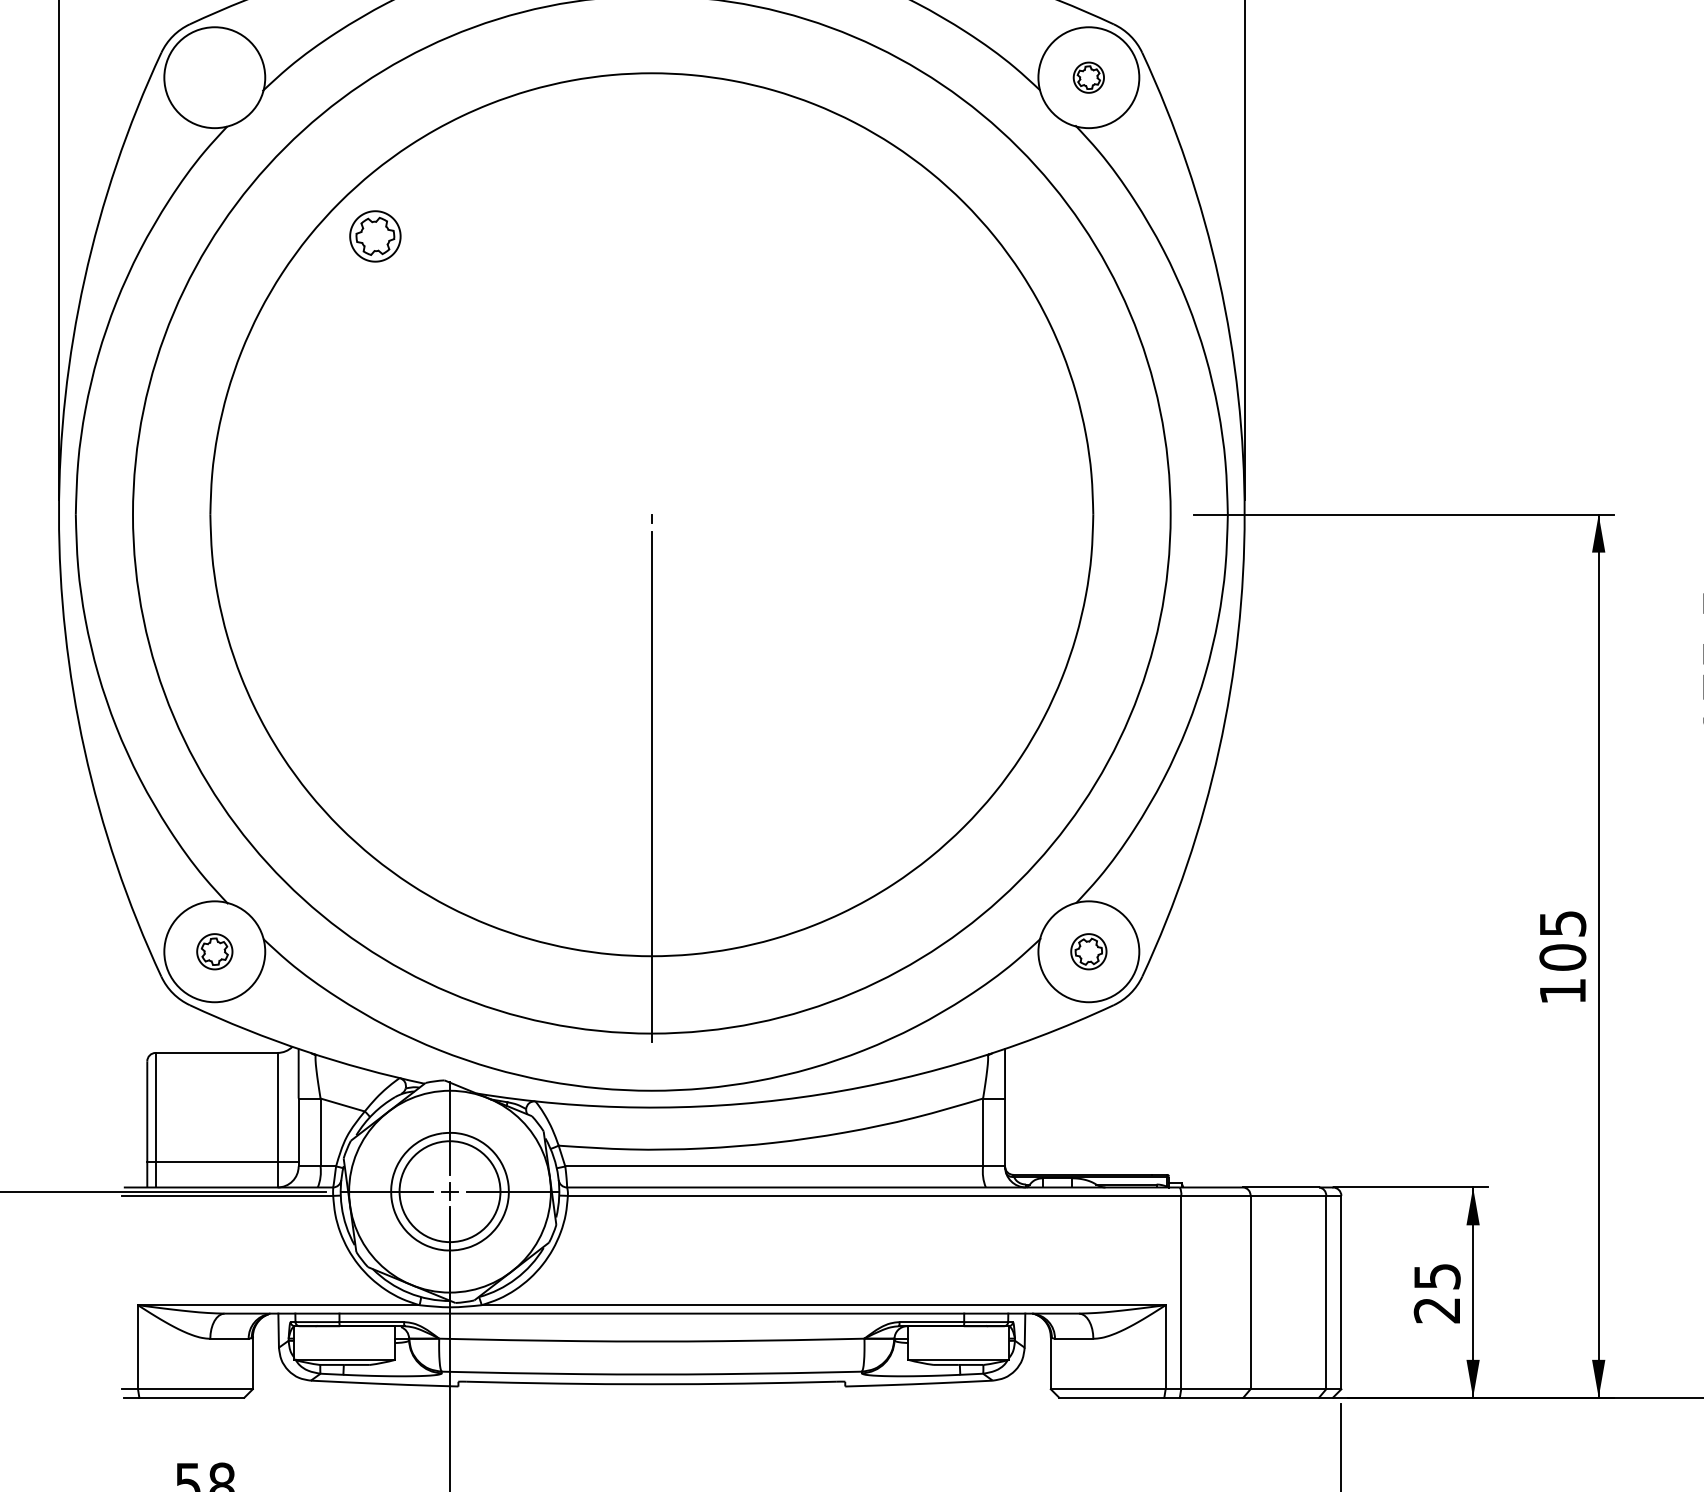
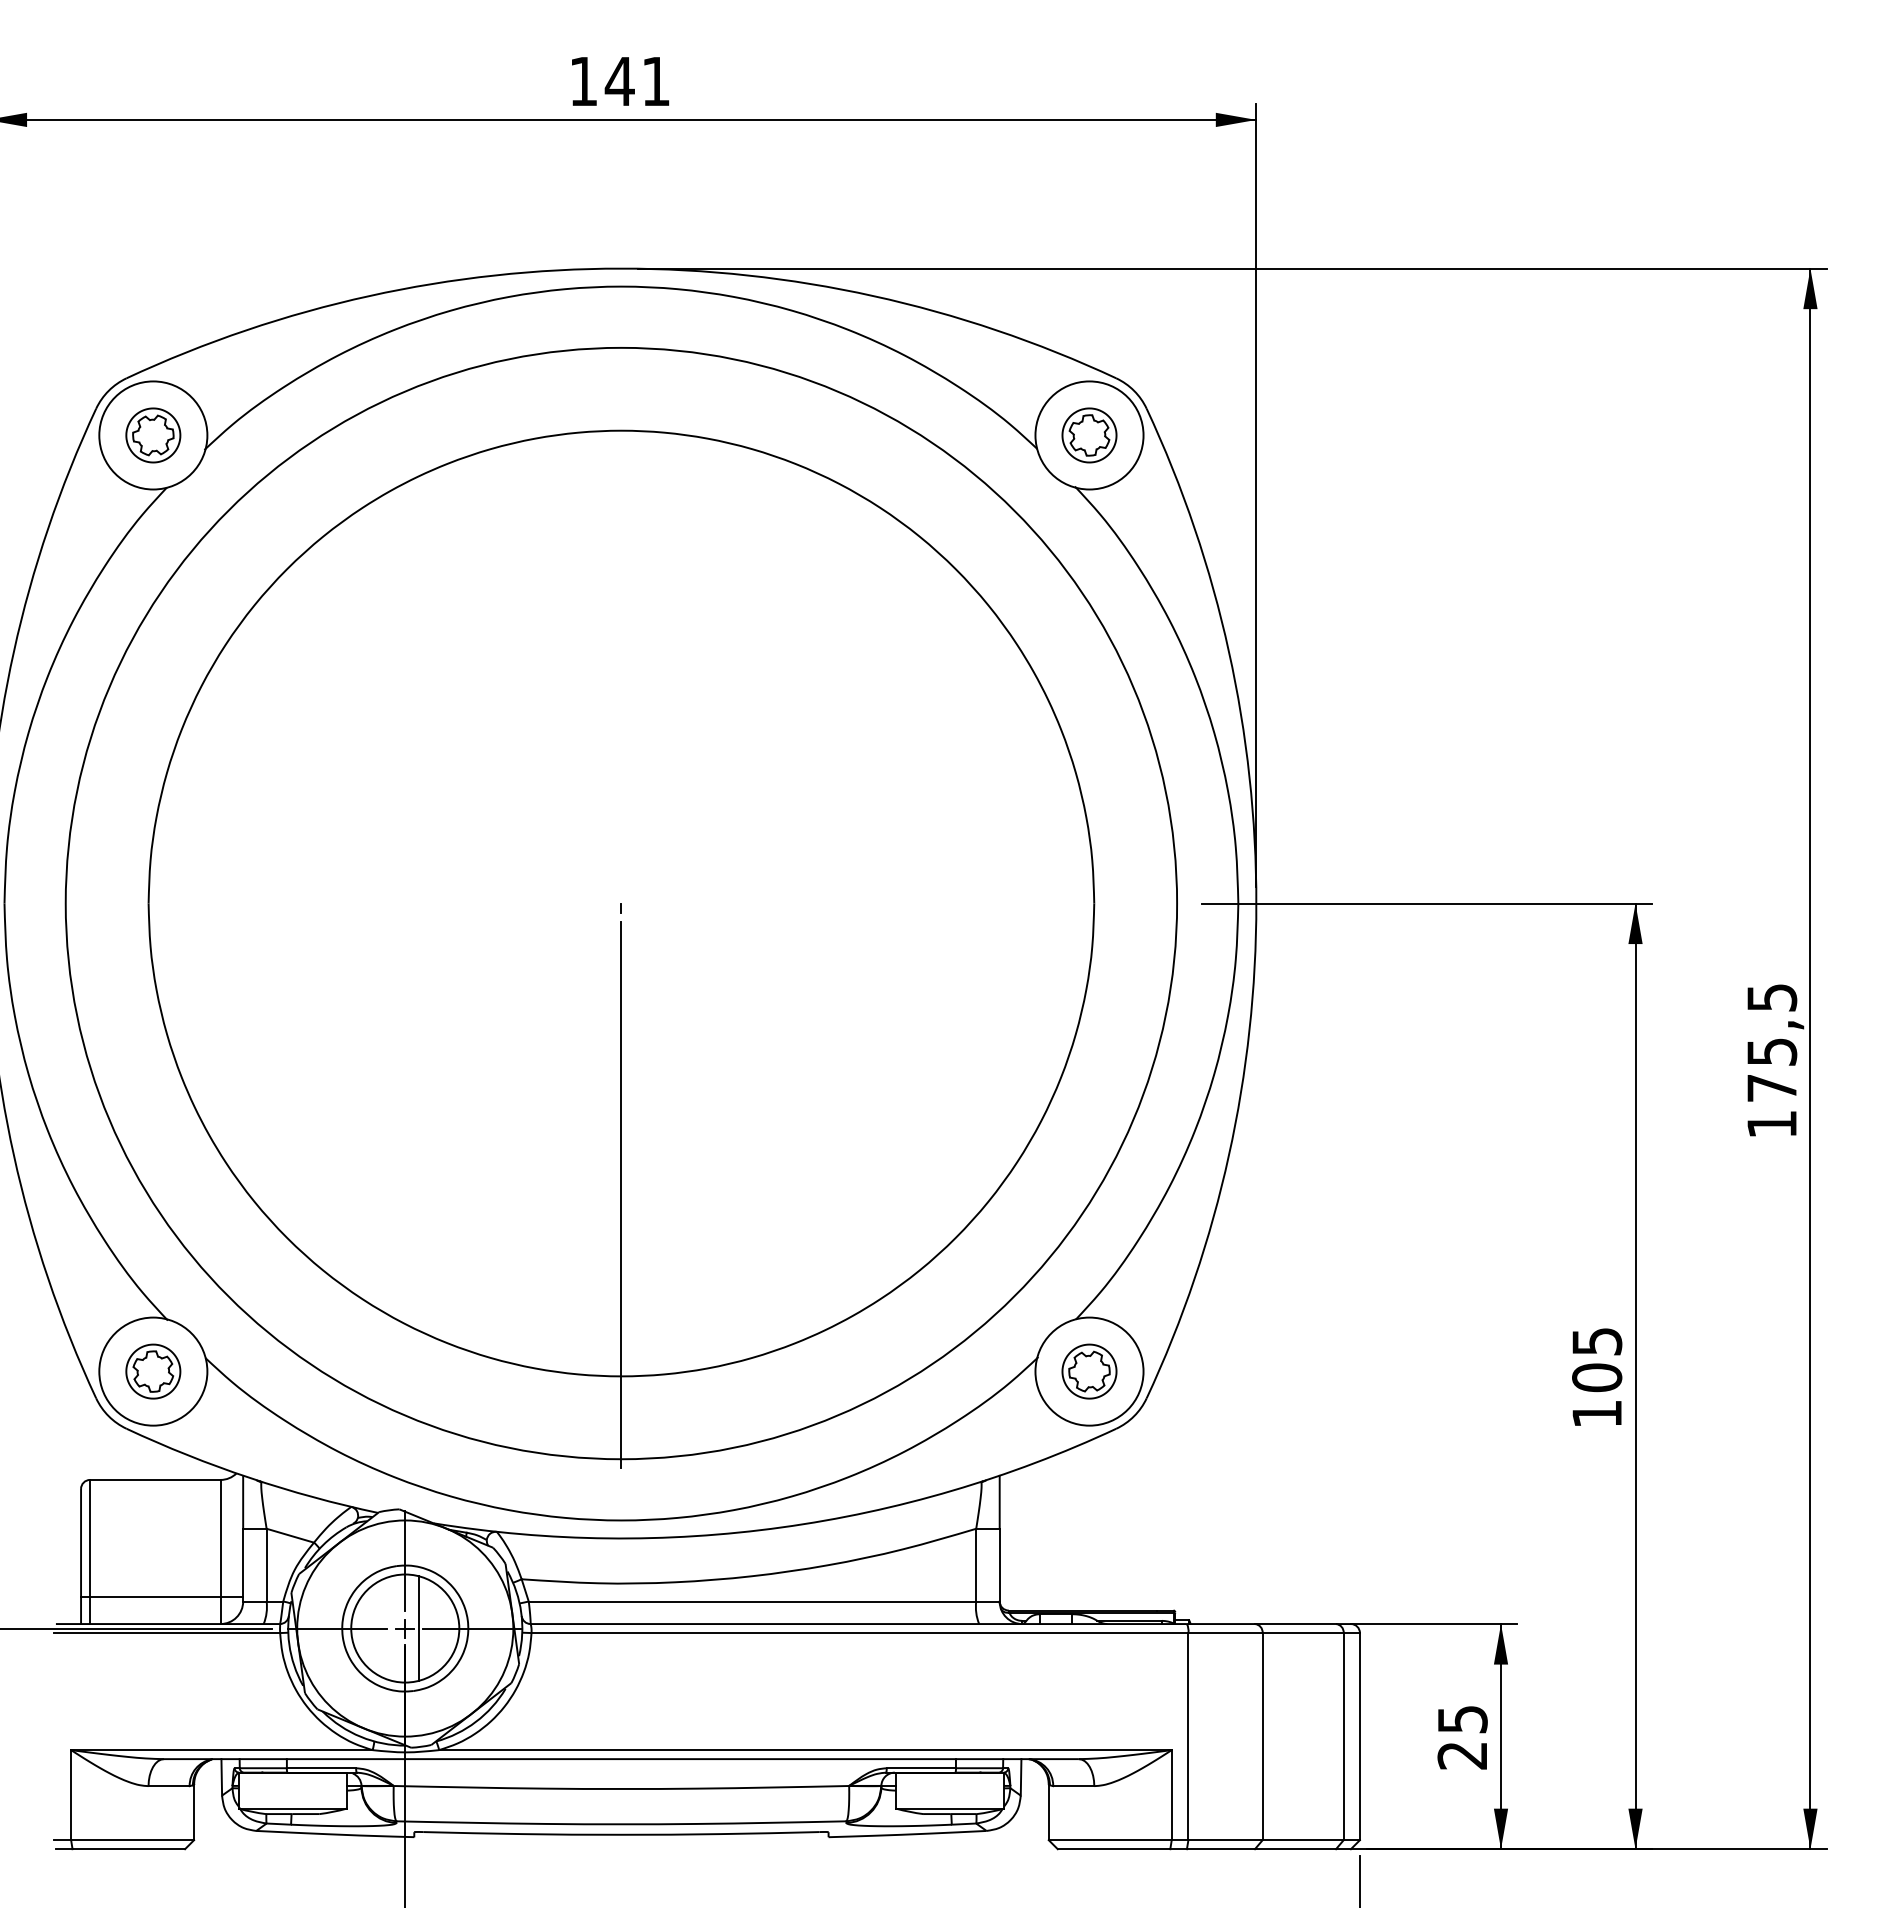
part: (1088, 77) -> (1089, 435), size x1.67
part: (375, 236) -> (153, 435), moved
part: (214, 951) -> (153, 1371), size x1.43
part: (1088, 951) -> (1089, 1371), size x1.43
line: (462, 1191) -> (418, 1628), added

